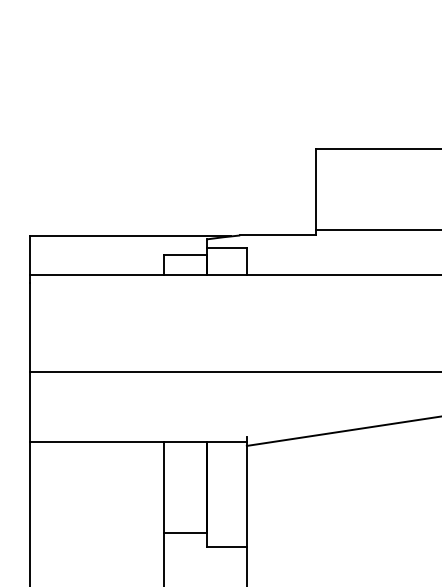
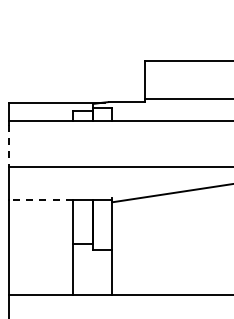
line: (30, 328) -> (9, 146), solid -> dashed
line: (97, 442) -> (41, 200), solid -> dashed

